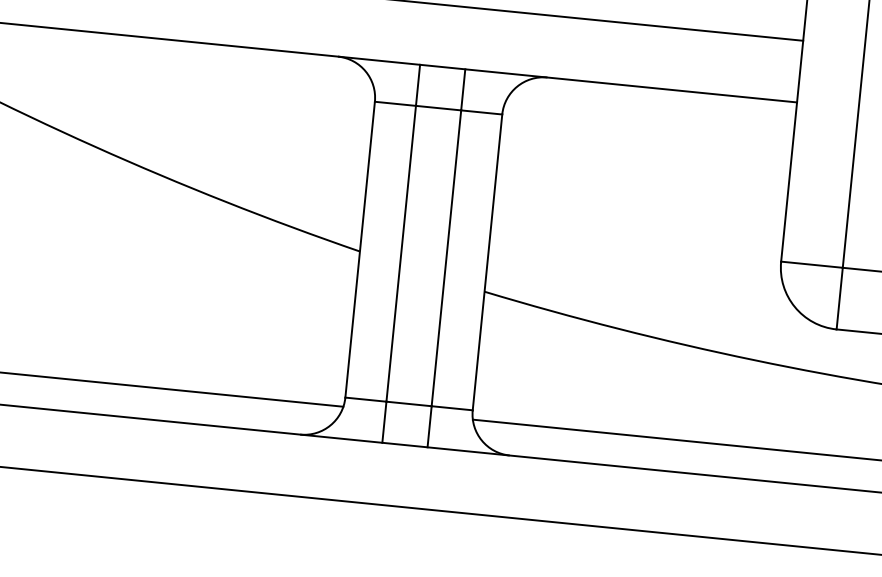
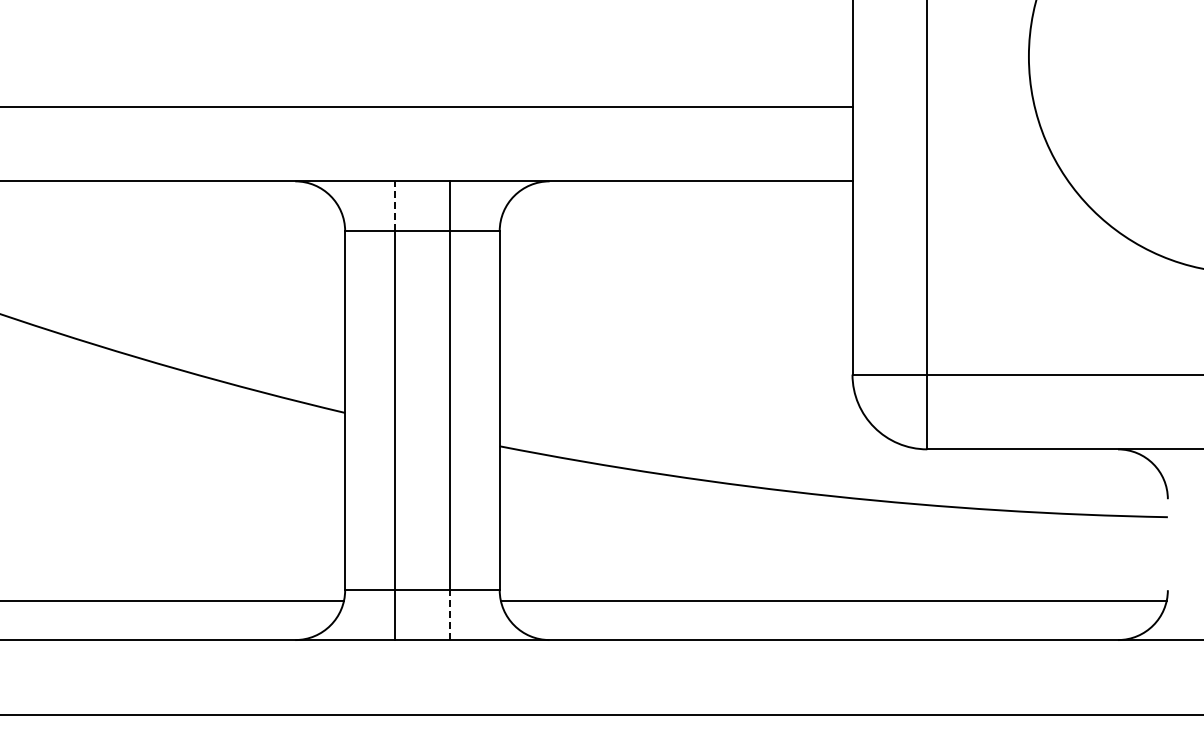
line: (418, 85) -> (395, 206), solid -> dashed
line: (429, 427) -> (449, 615), solid -> dashed

